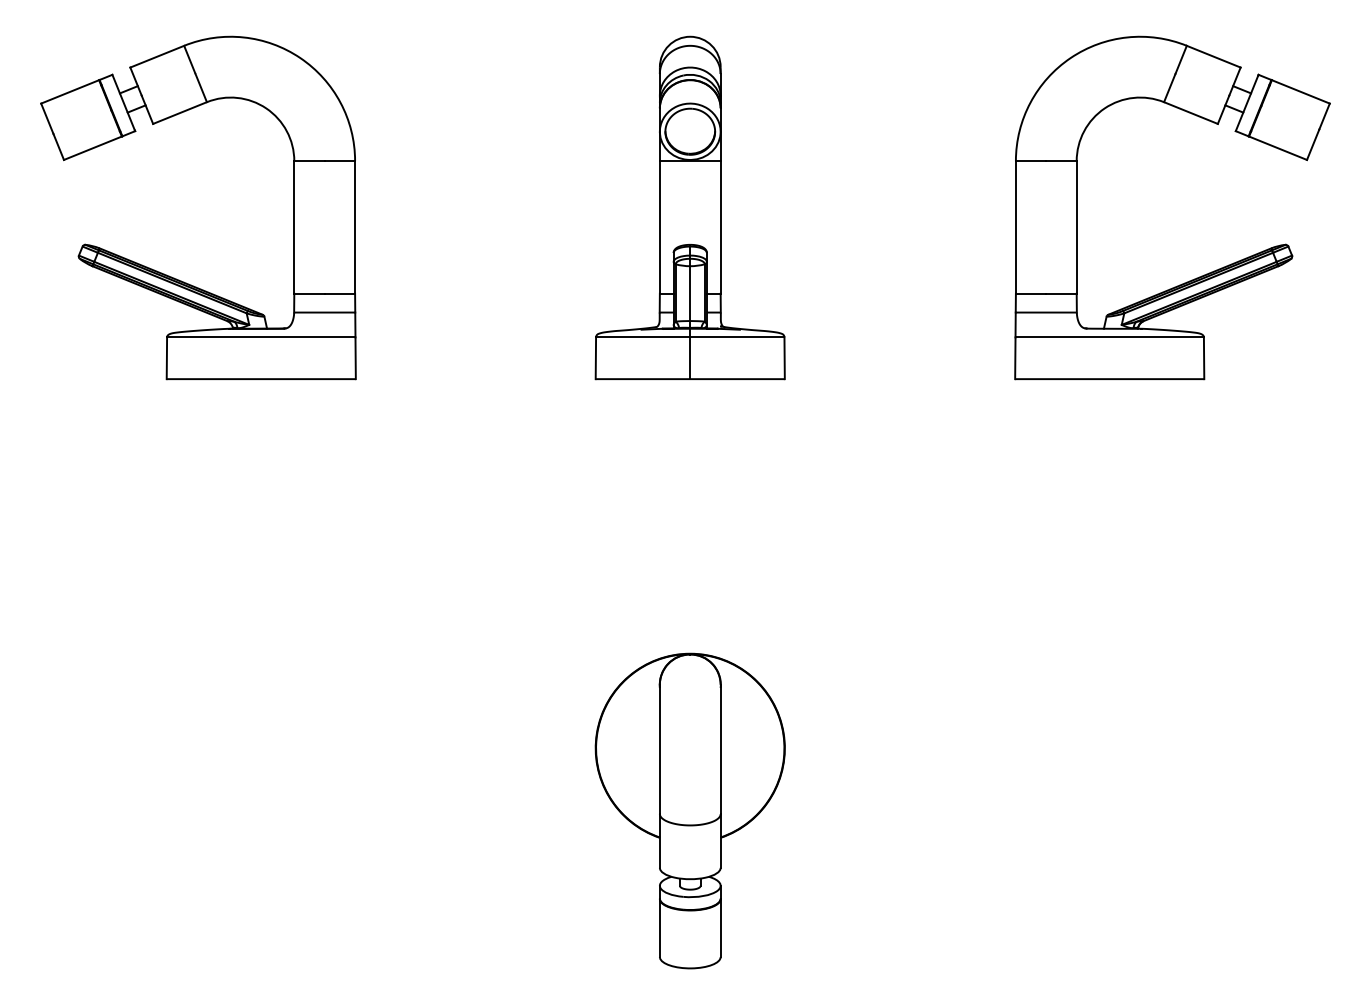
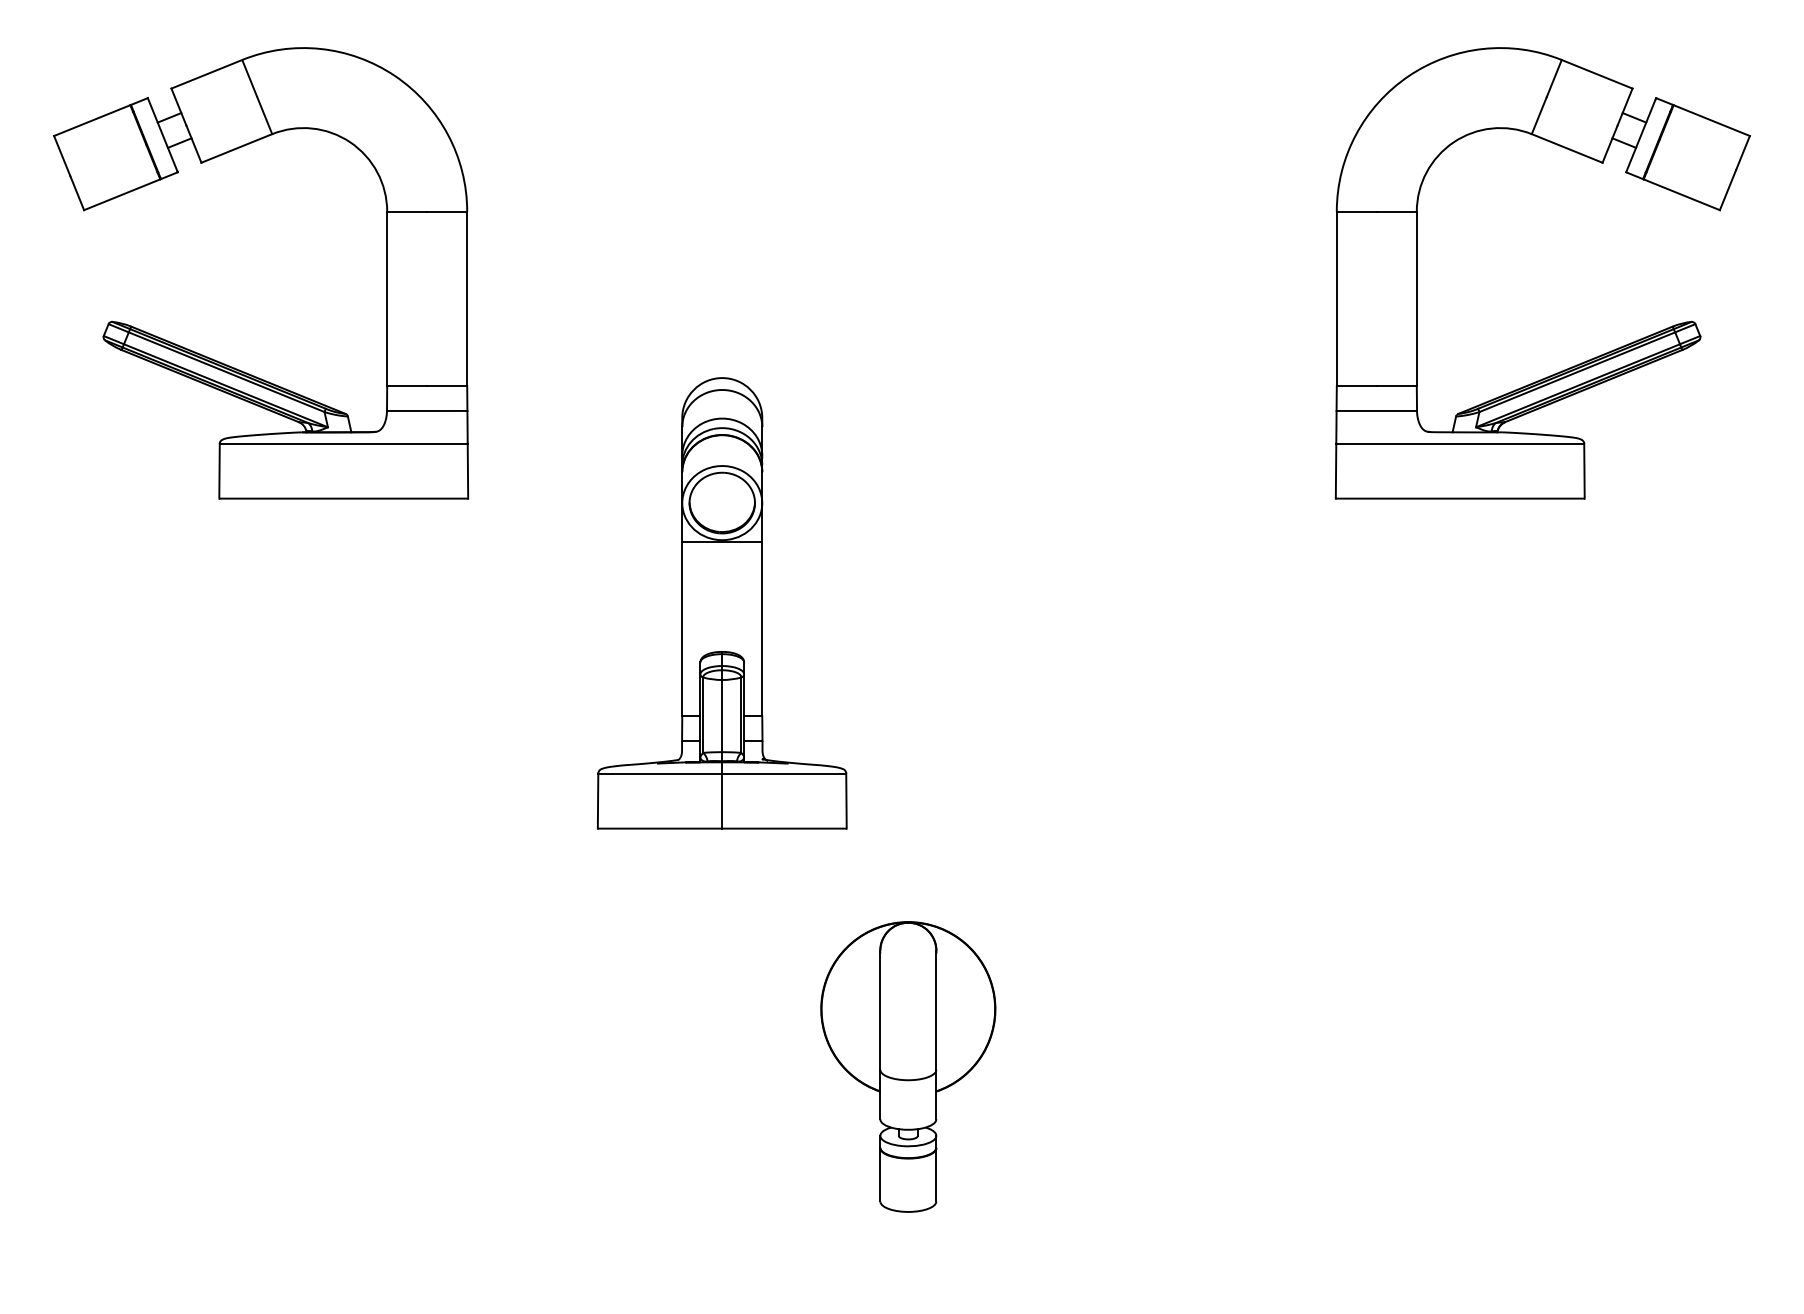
part: (690, 208) -> (722, 603), moved
part: (690, 810) -> (908, 1066), size x0.7

